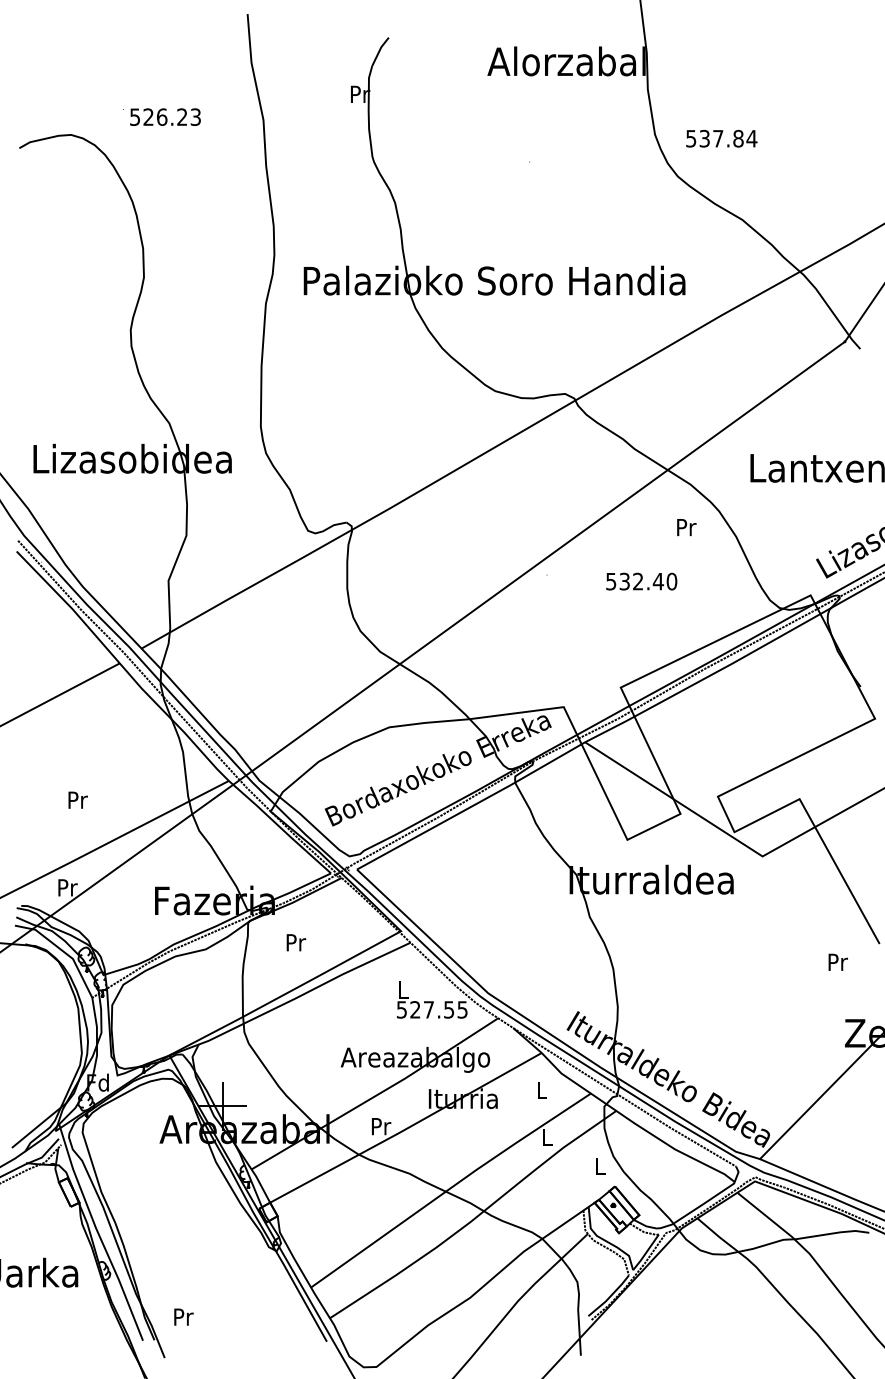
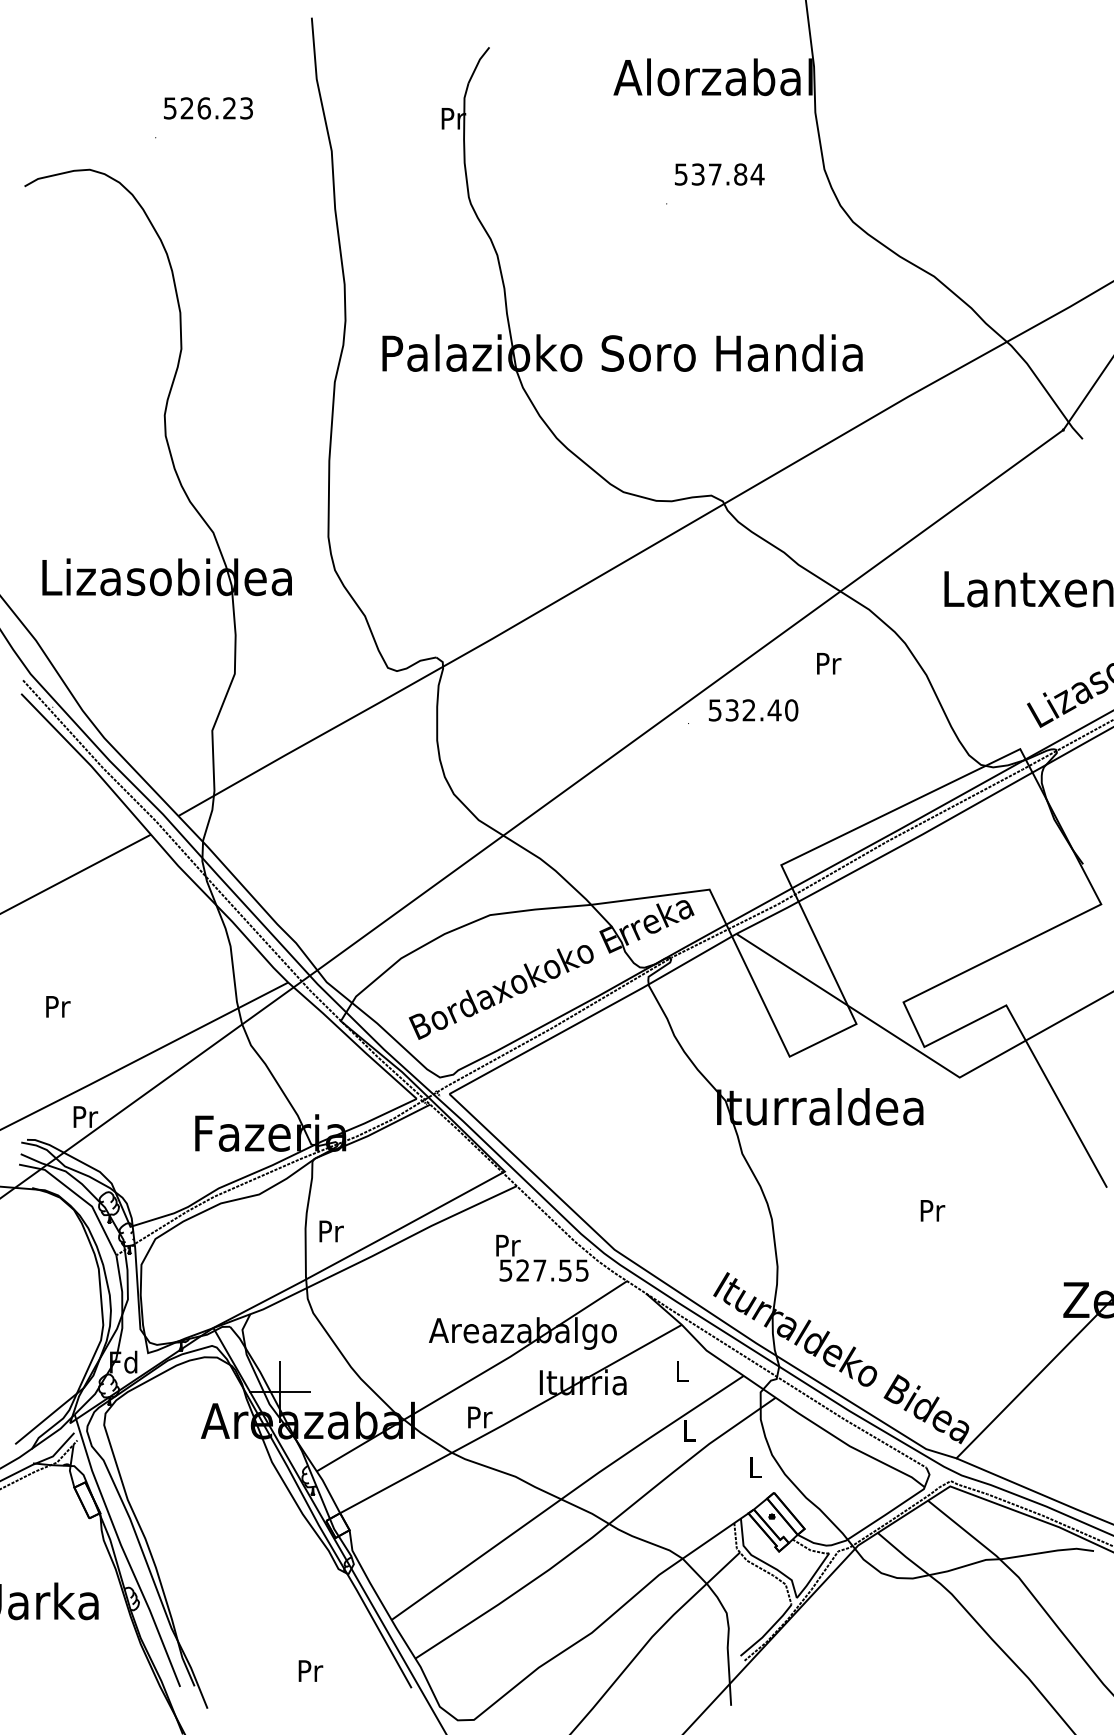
text: (165, 116) -> (208, 107), moved
text: (721, 138) -> (719, 174), moved
text: (686, 527) -> (828, 663), moved
text: (641, 581) -> (753, 710), moved
text: (77, 799) -> (57, 1005), moved
text: (296, 942) -> (331, 1231), moved
text: (837, 961) -> (931, 1209), moved
text: (403, 989) -> (507, 1244), L -> Pr
text: (183, 1316) -> (310, 1670), moved

